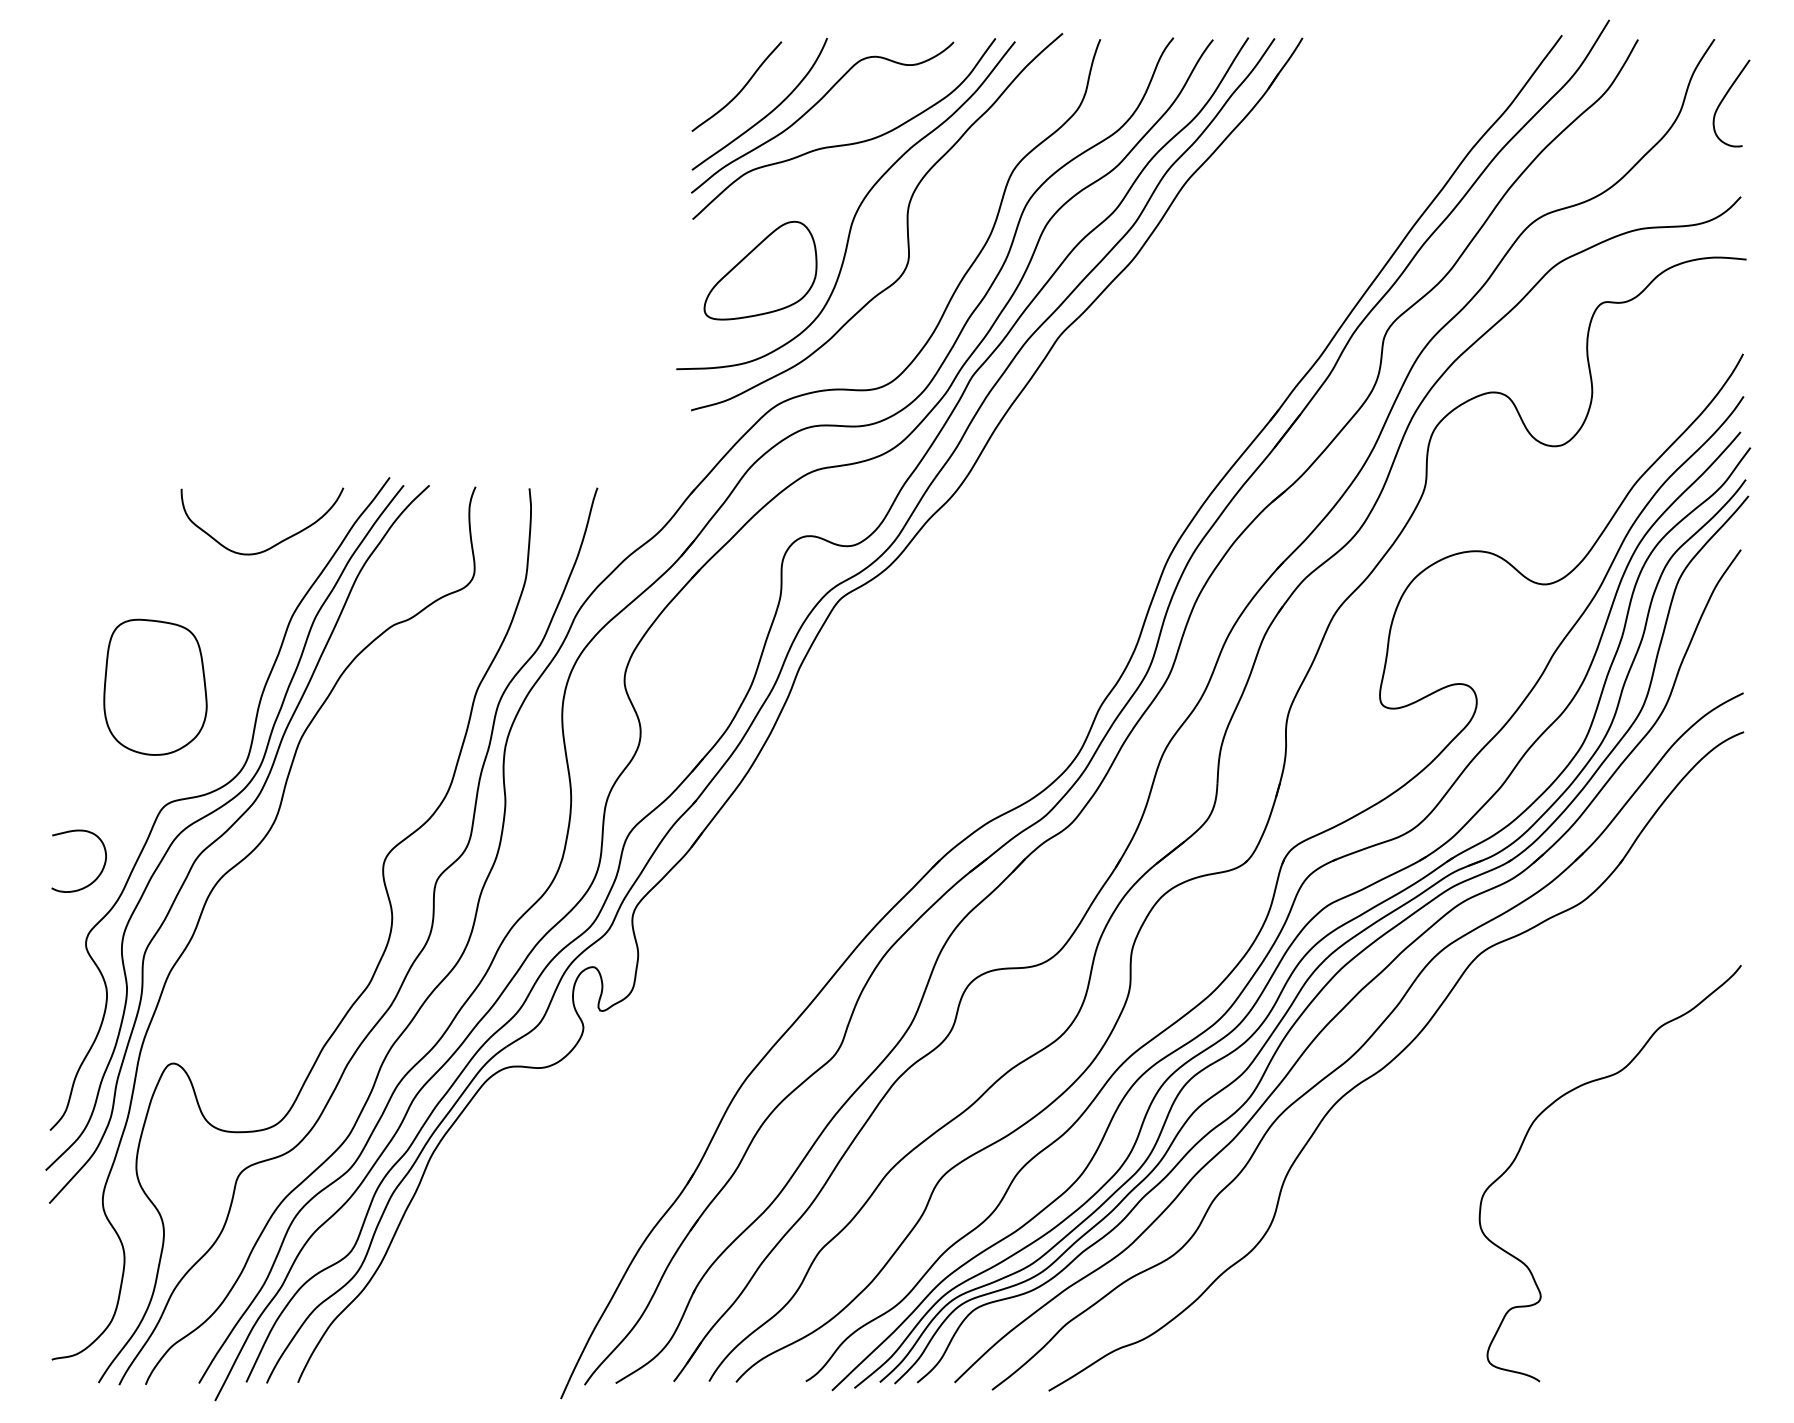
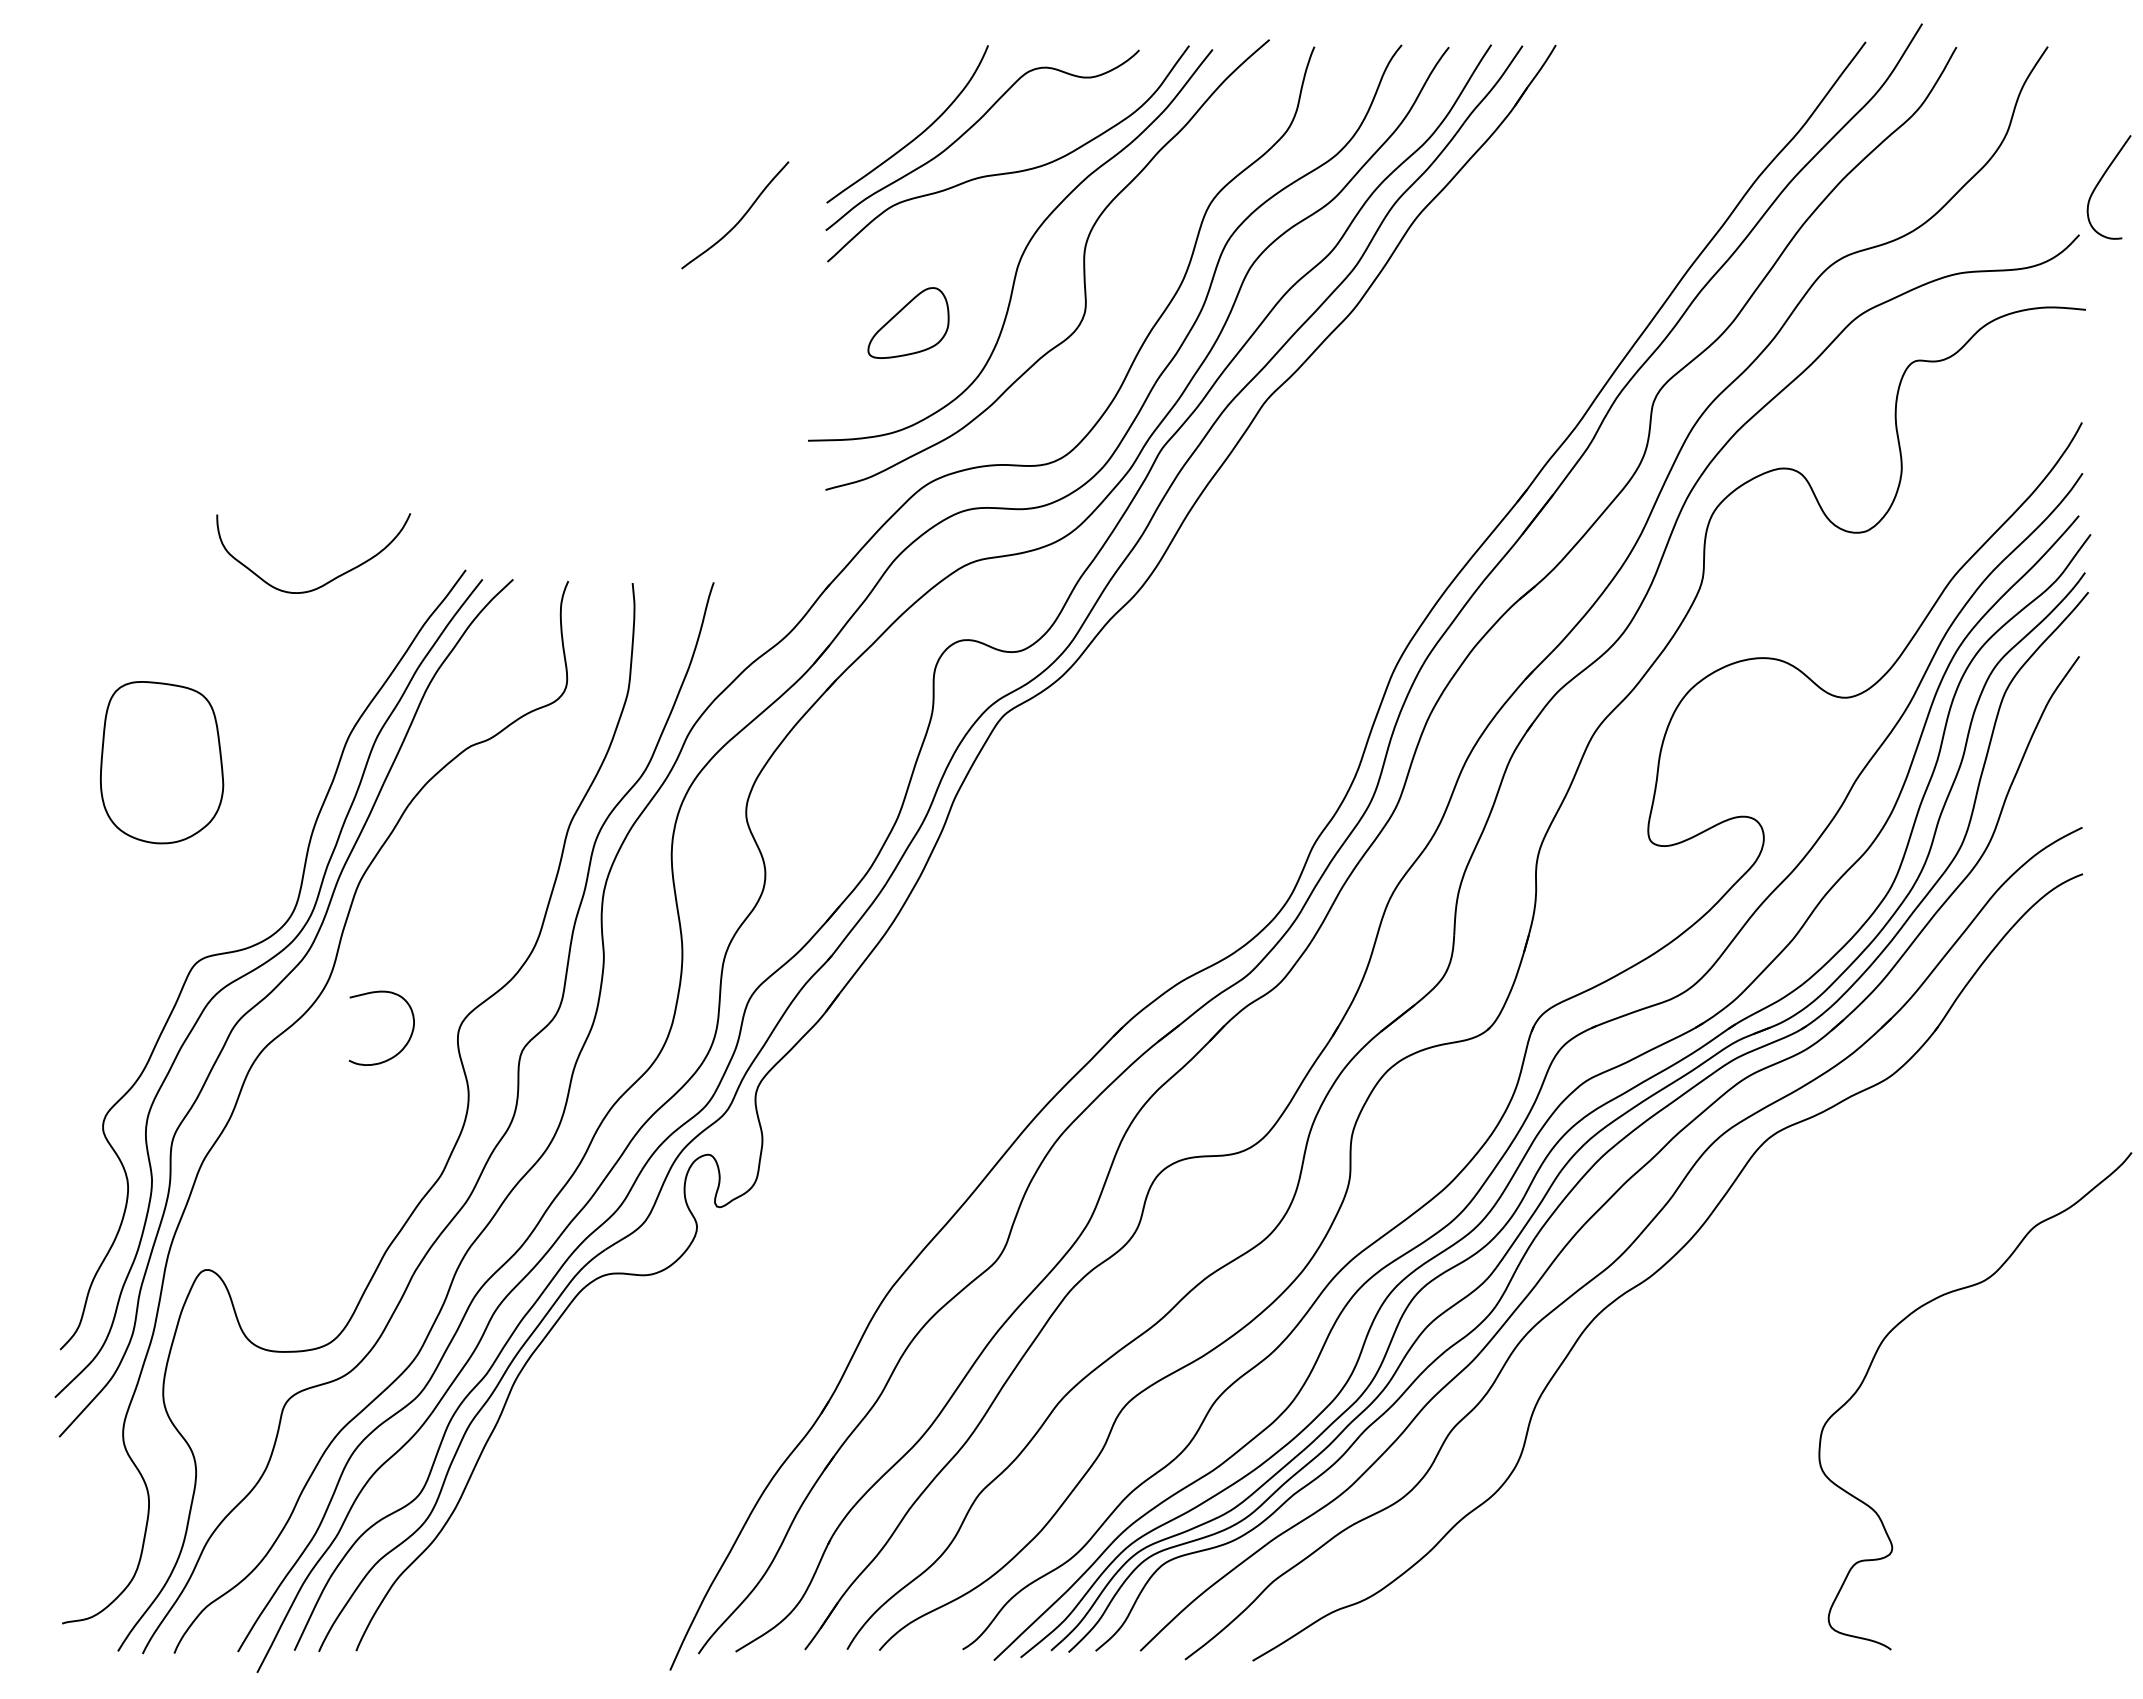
curve: (740, 90) -> (739, 219), moved
curve: (1723, 100) -> (2099, 183), moved
part: (760, 270) -> (908, 322), size x0.6
curve: (275, 544) -> (329, 580), moved
part: (155, 687) -> (162, 762), moved
curve: (97, 876) -> (403, 1046), moved
curve: (1555, 1102) -> (1909, 1316), moved

